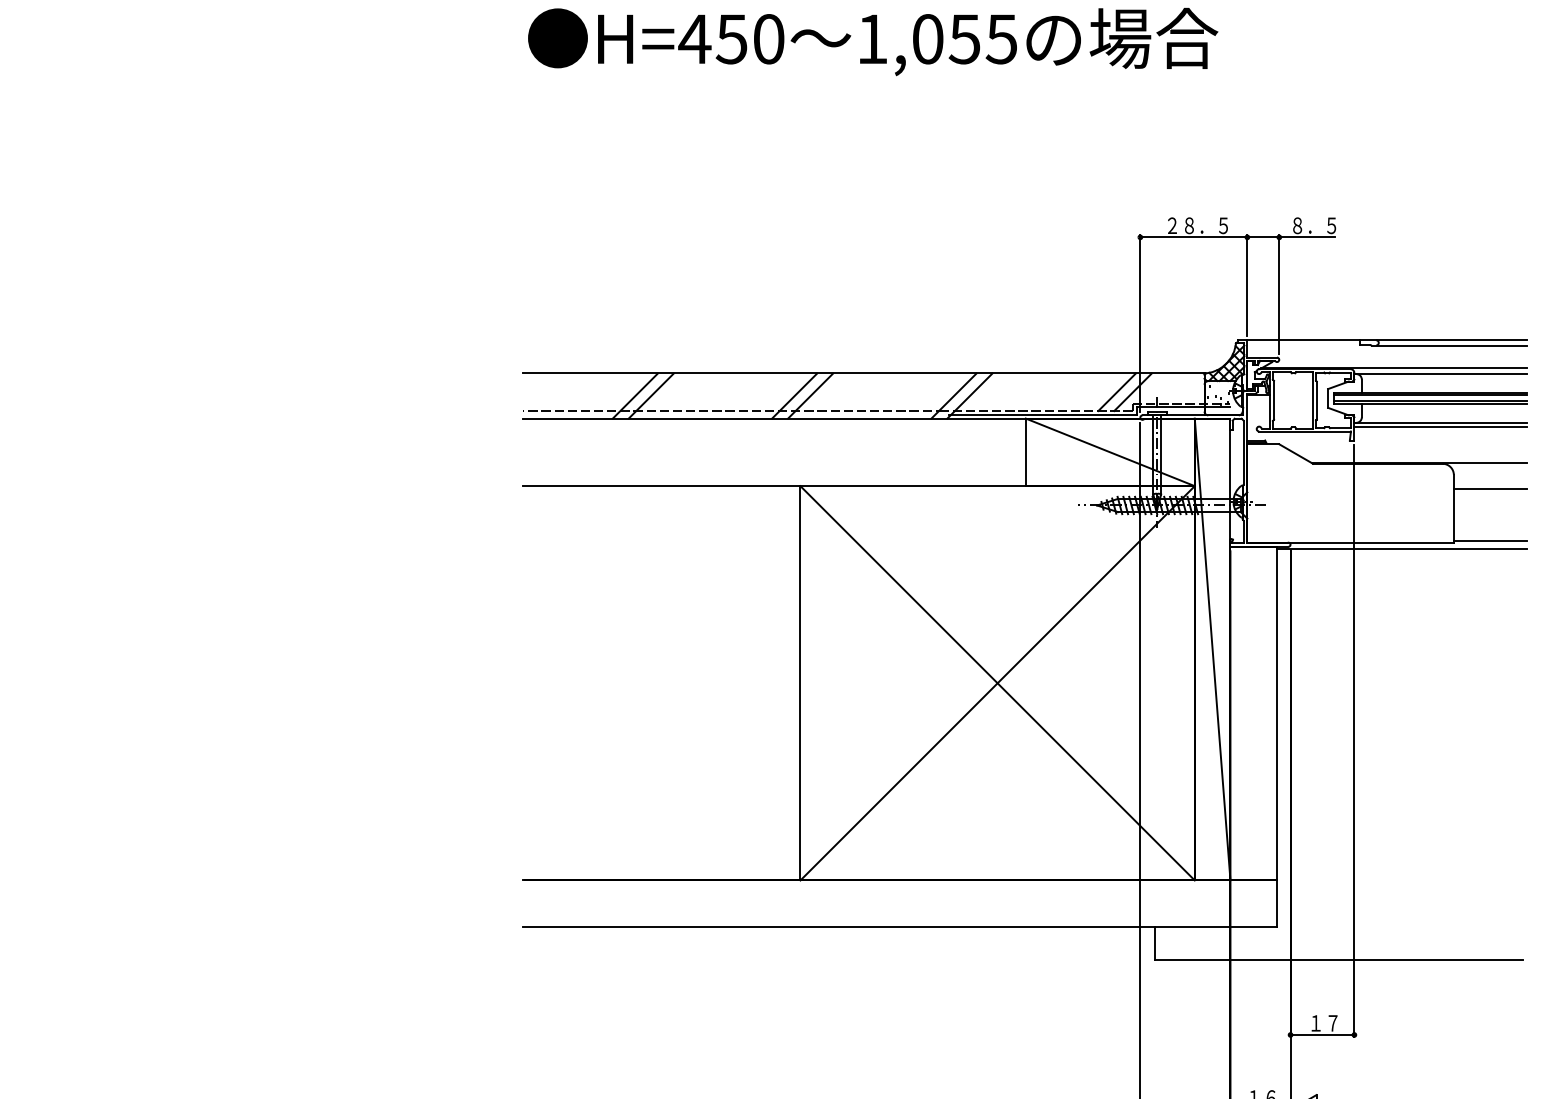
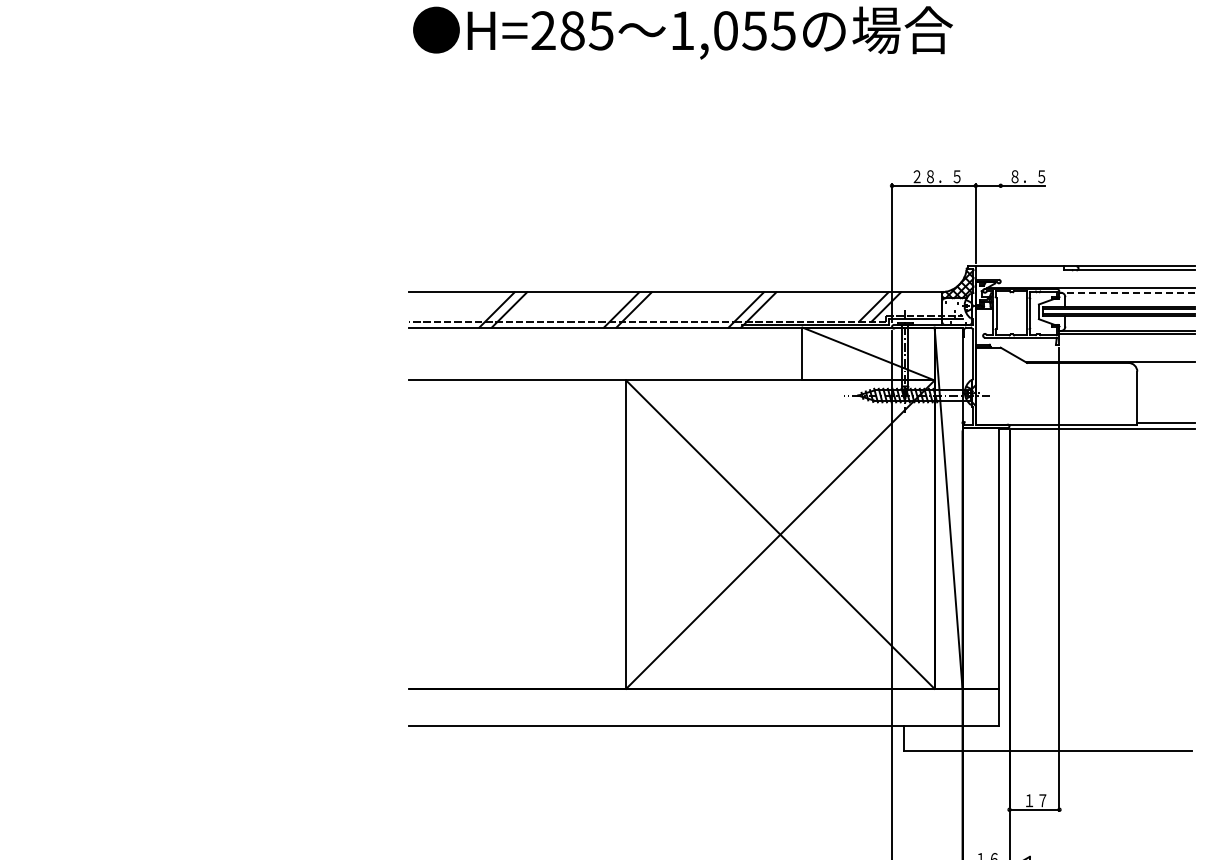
text: (730, 38) -> (571, 30), H=450 -> H=285
line: (1278, 294) -> (1000, 230), removed
line: (1441, 373) -> (1127, 292), solid -> dashed
line: (1489, 488) -> (1165, 382), removed

